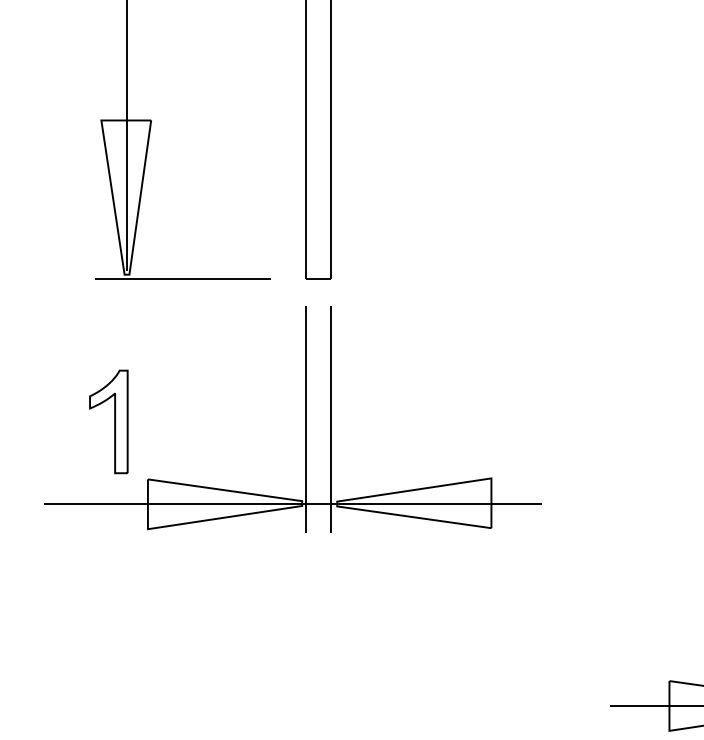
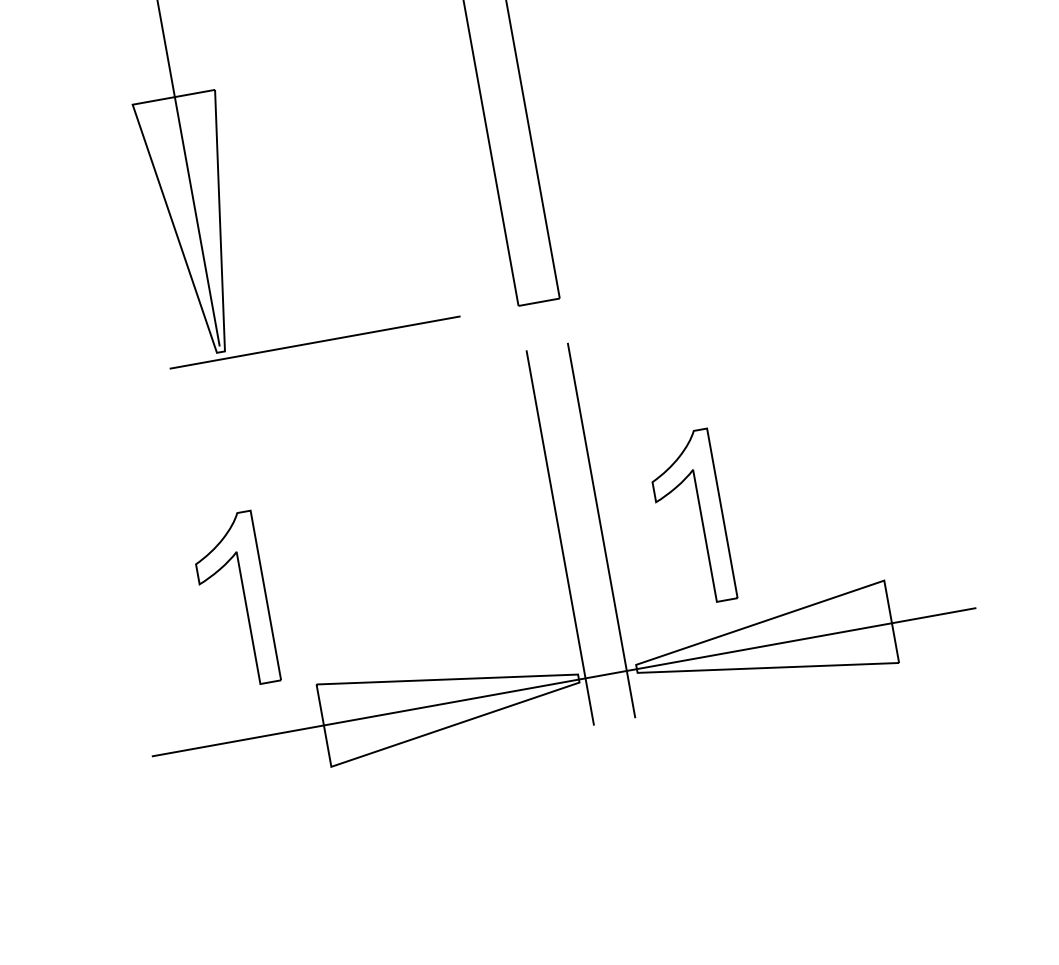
part: (384, 421) -> (690, 518), added

